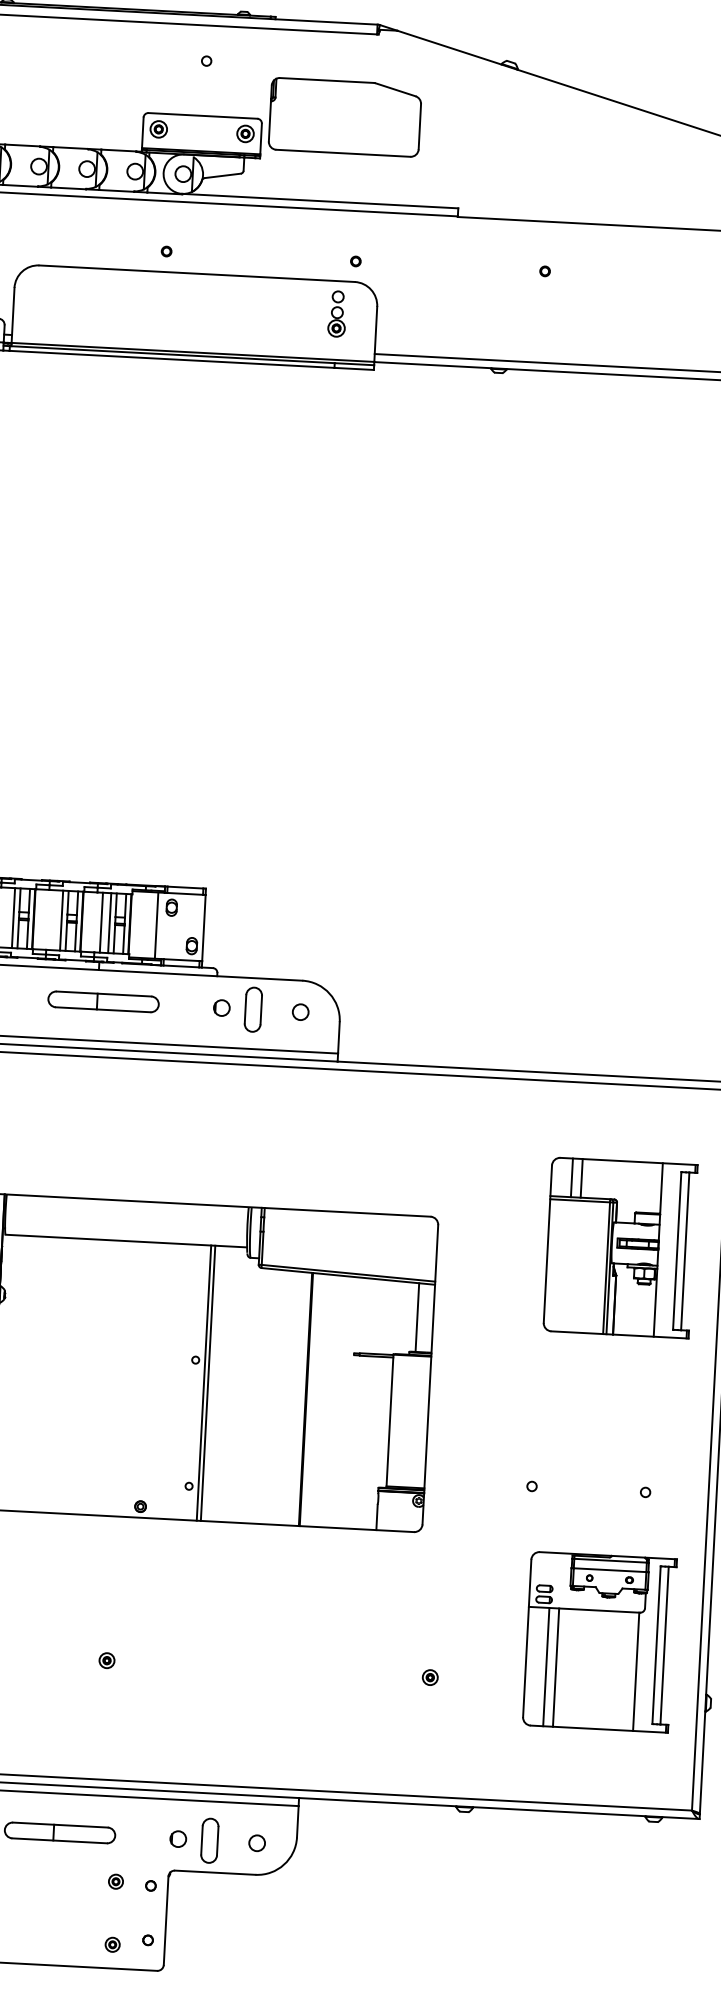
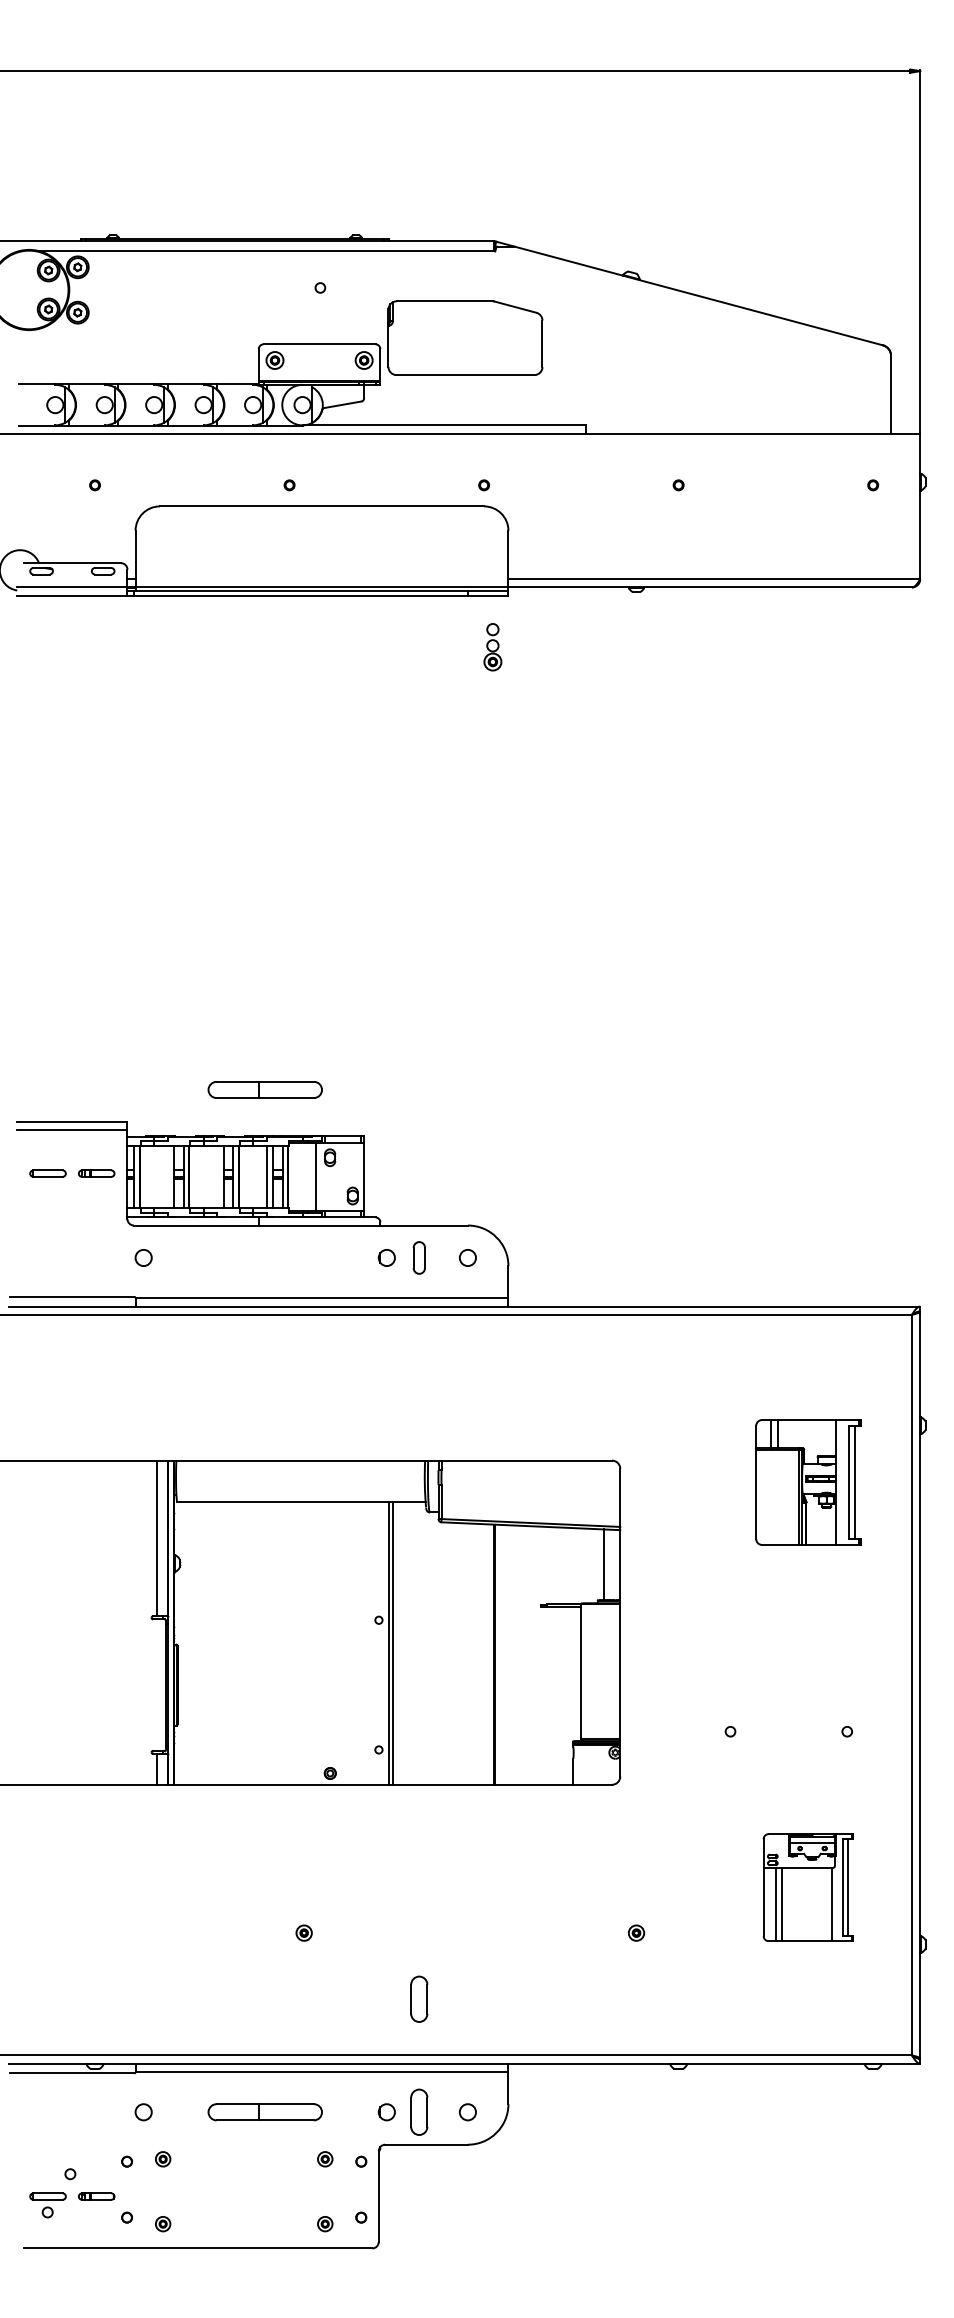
part: (336, 314) -> (492, 647), moved
line: (13, 917) -> (168, 1176), removed
line: (61, 920) -> (217, 1176), removed
line: (101, 922) -> (258, 1176), removed
part: (102, 1001) -> (264, 1089), moved
part: (253, 1009) -> (419, 1257), size x0.7
part: (620, 1248) -> (808, 1482), size x0.7
part: (599, 1641) -> (808, 1887), size x0.6
part: (215, 1730) -> (419, 1998), added

